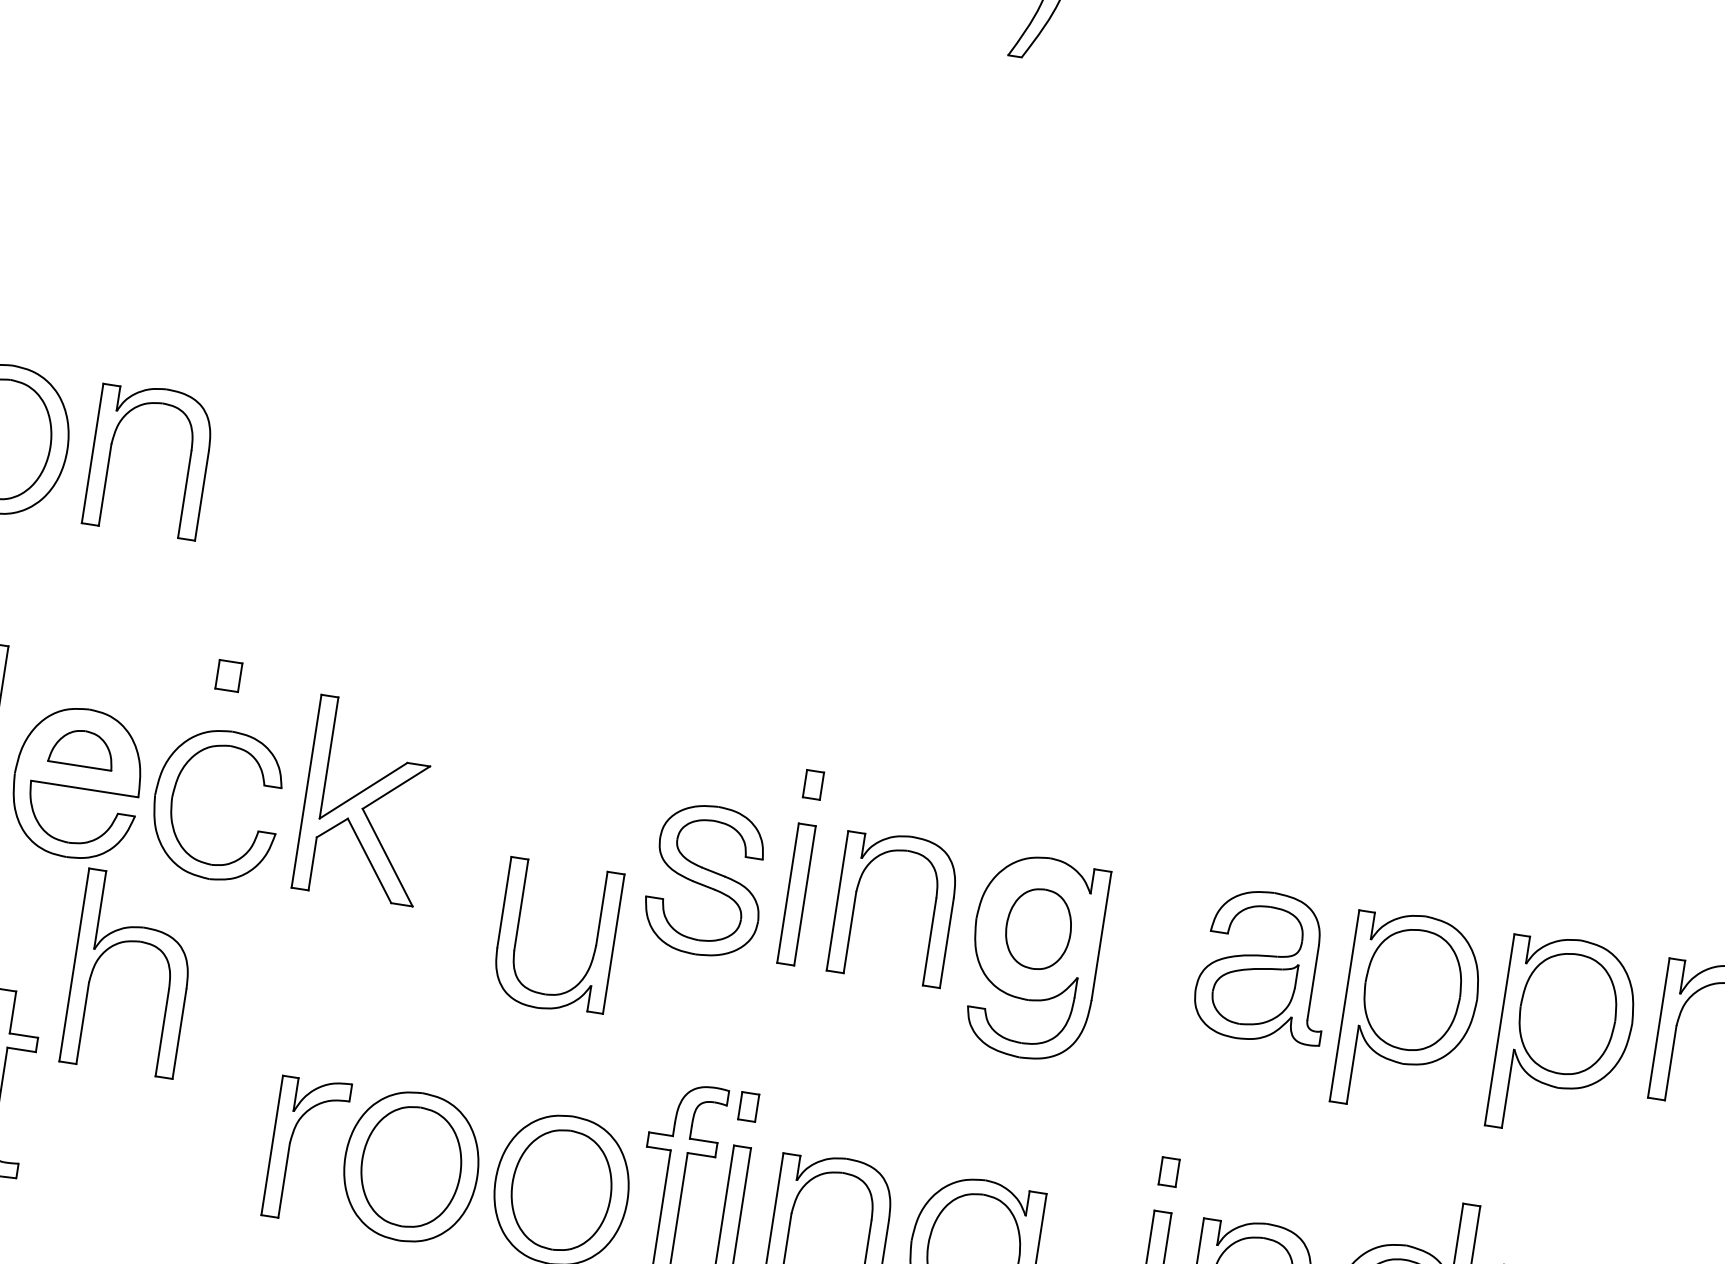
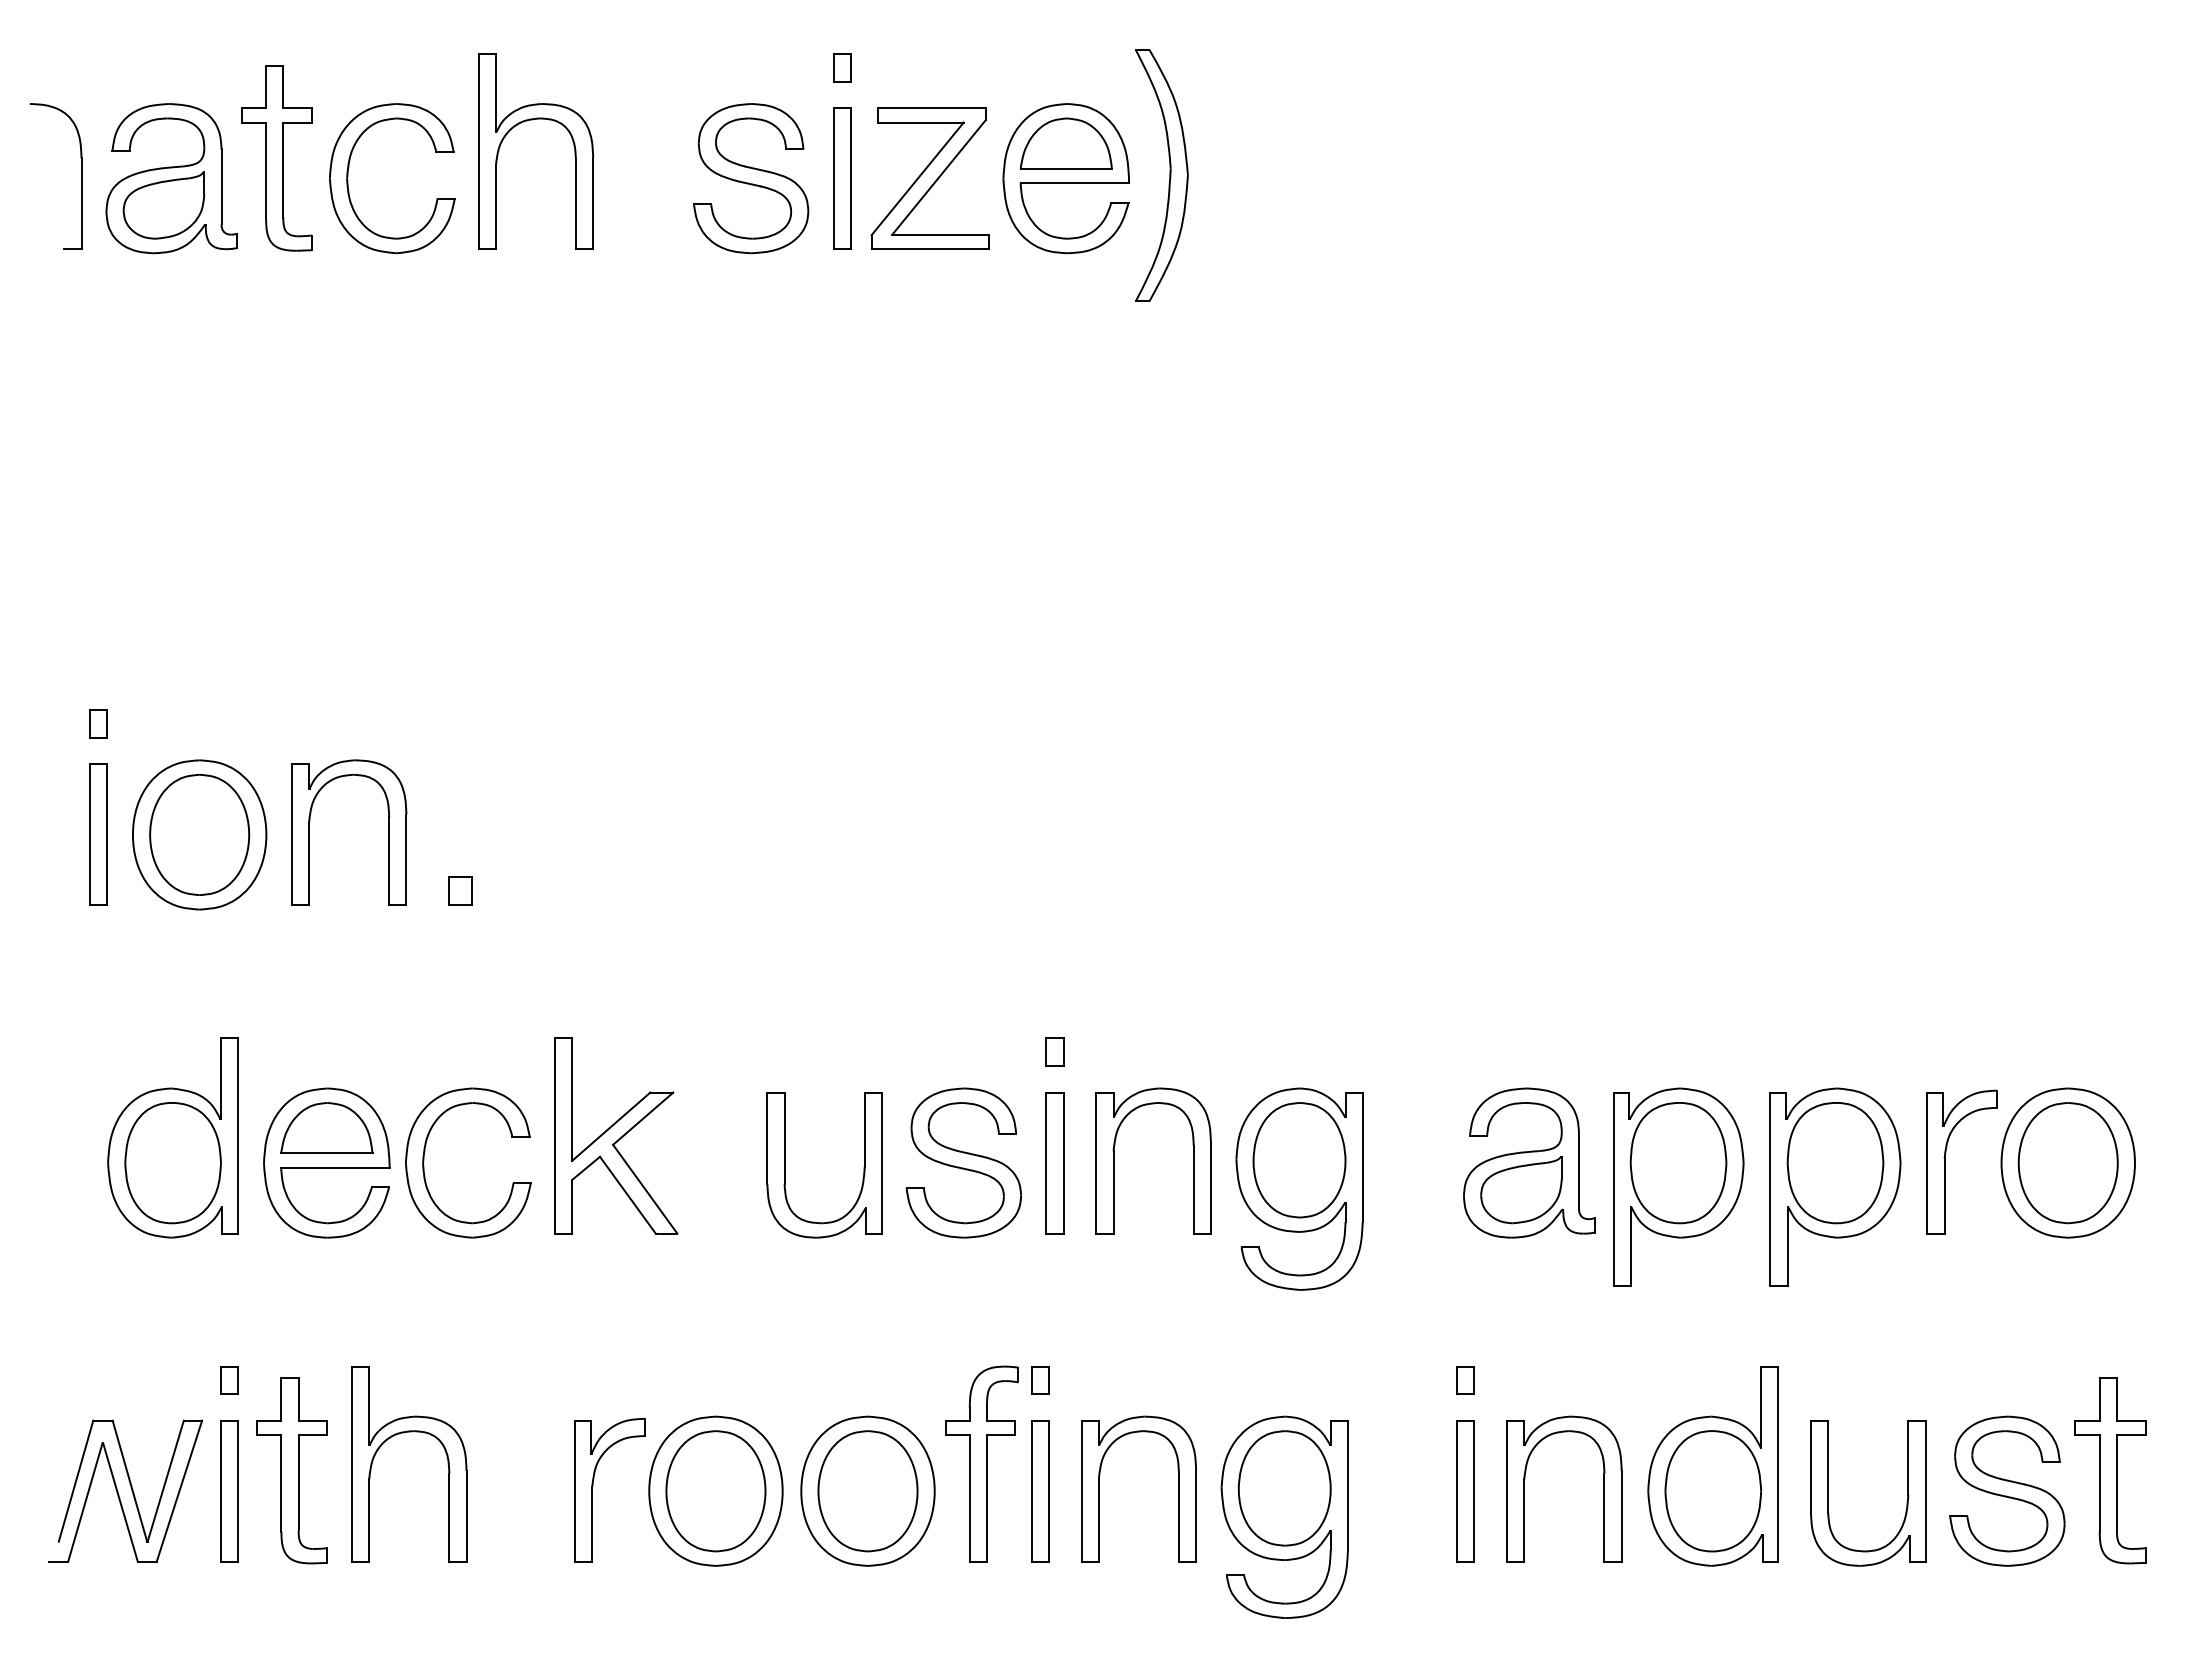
part: (228, 675) -> (460, 890), moved
part: (82, 747) -> (326, 1127), size x1.43
part: (1038, 929) -> (1299, 1160), size x1.43
part: (518, 931) -> (785, 1165), moved
part: (130, 942) -> (404, 1433), moved

